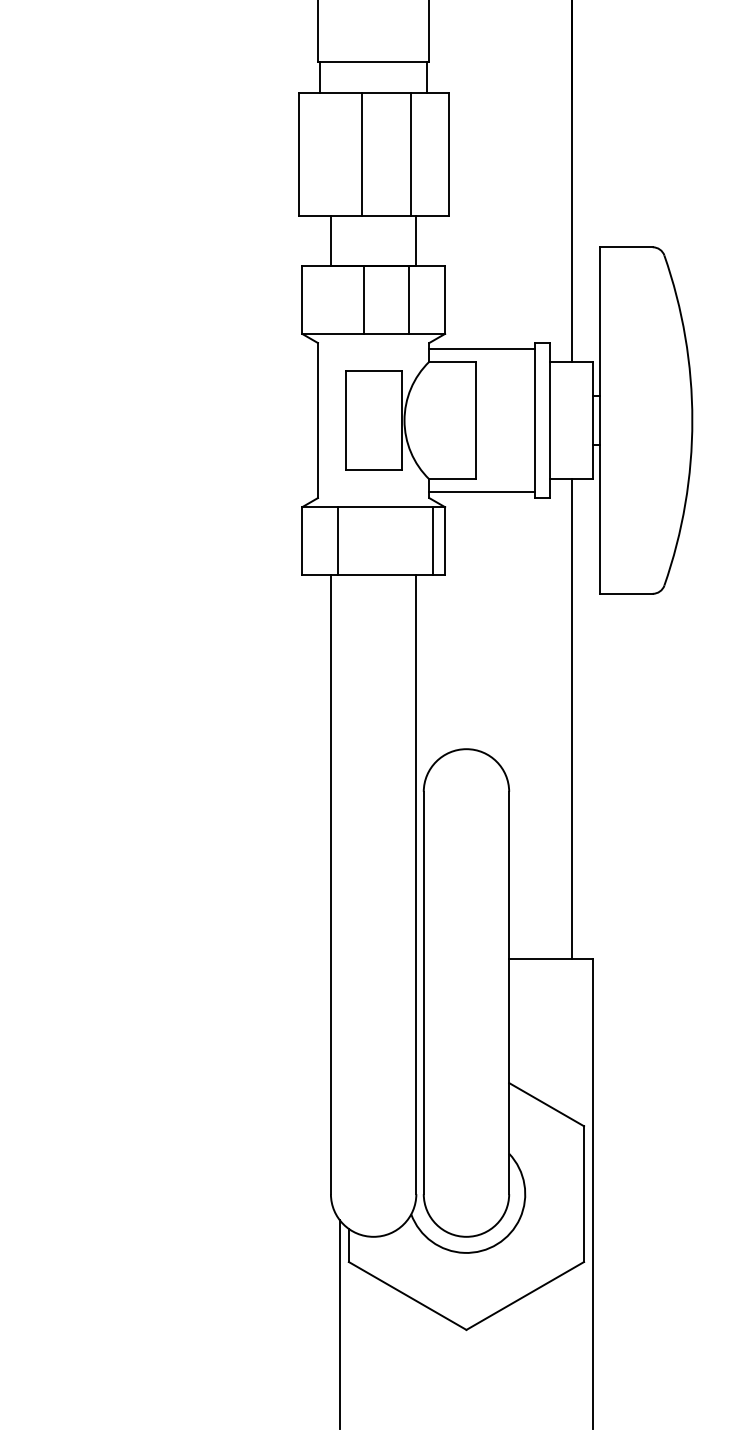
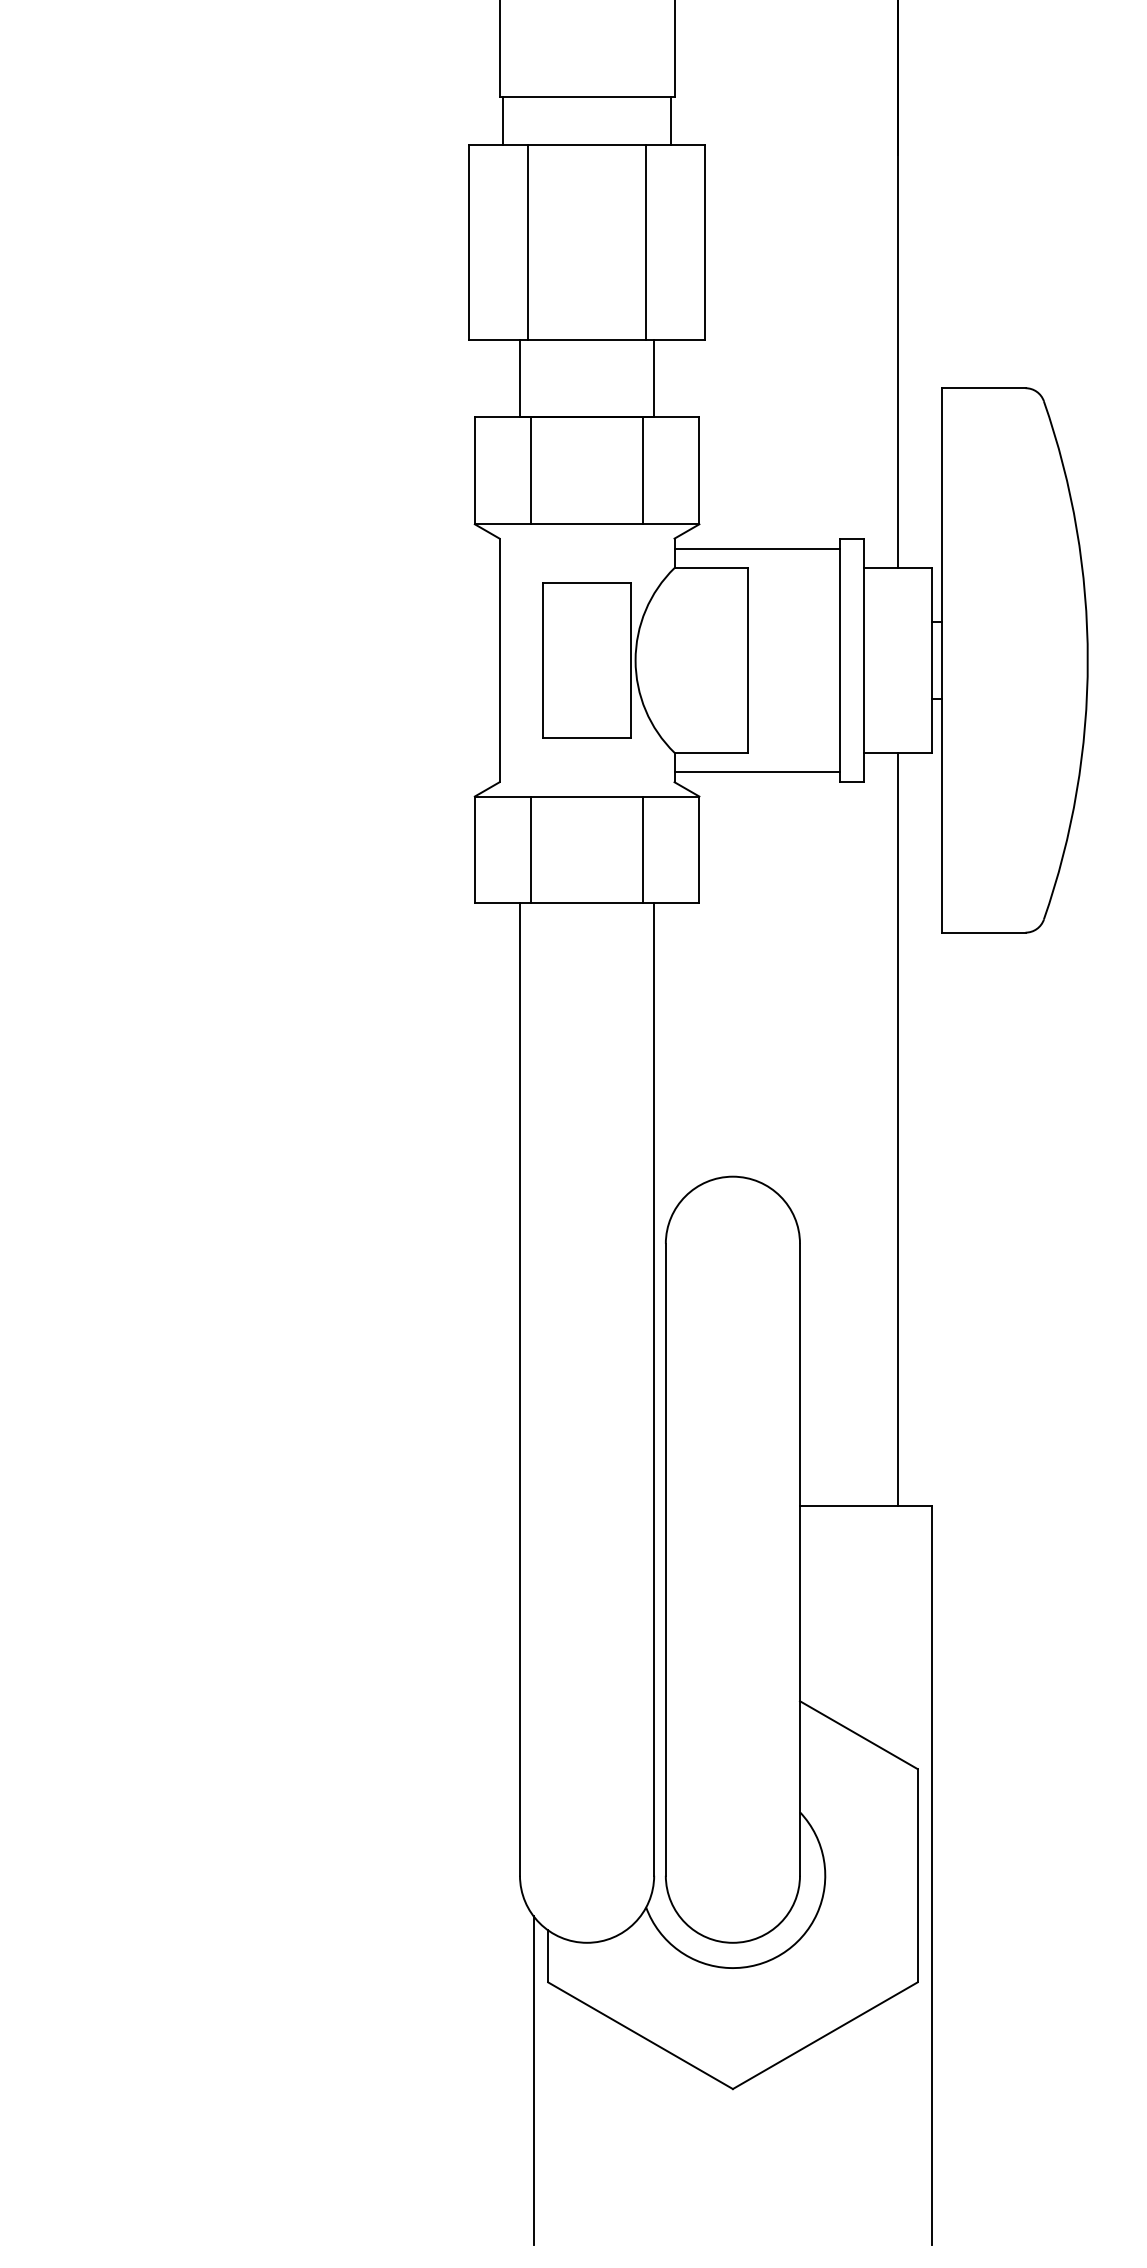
line: (362, 154) -> (528, 242), moved
line: (363, 299) -> (530, 470), moved
line: (433, 541) -> (643, 850), moved

